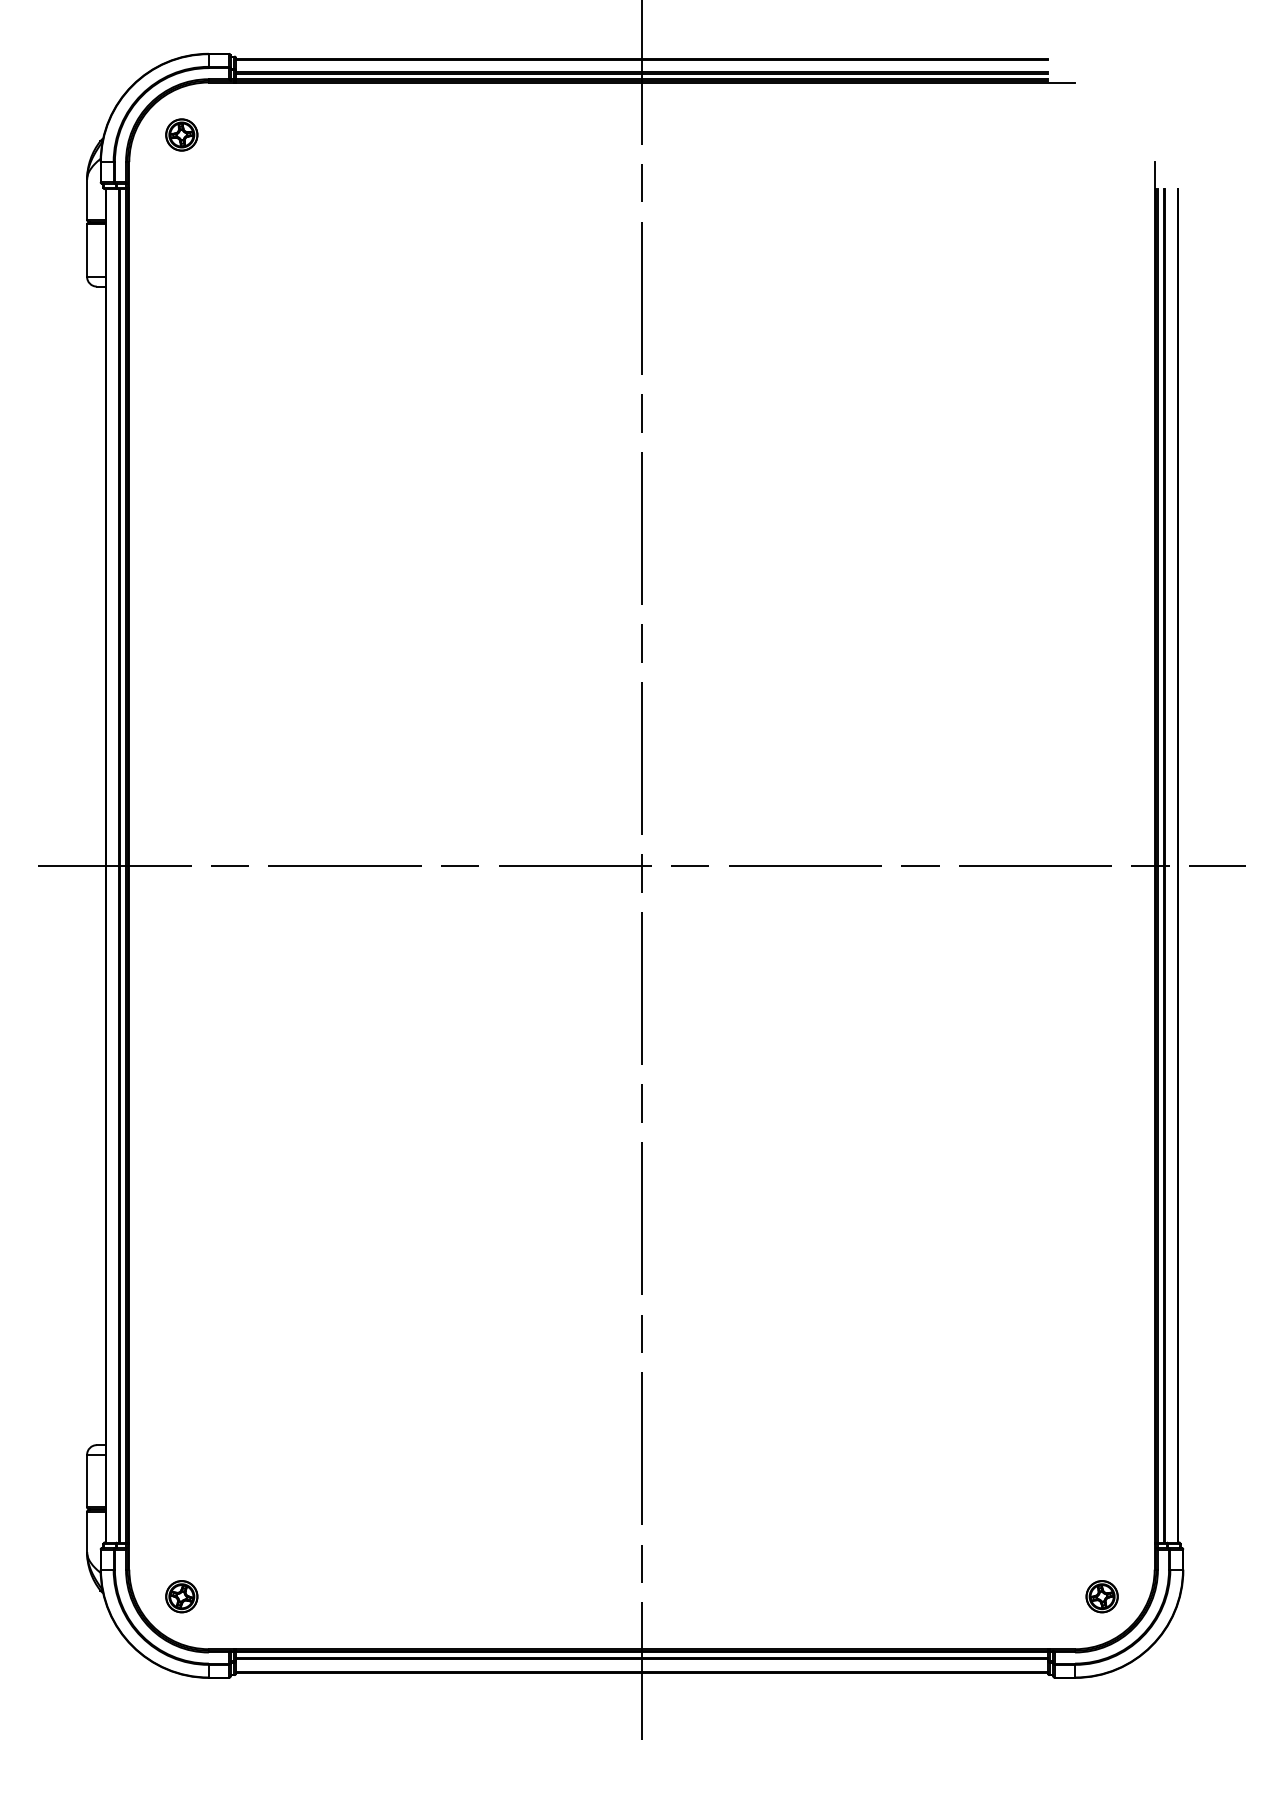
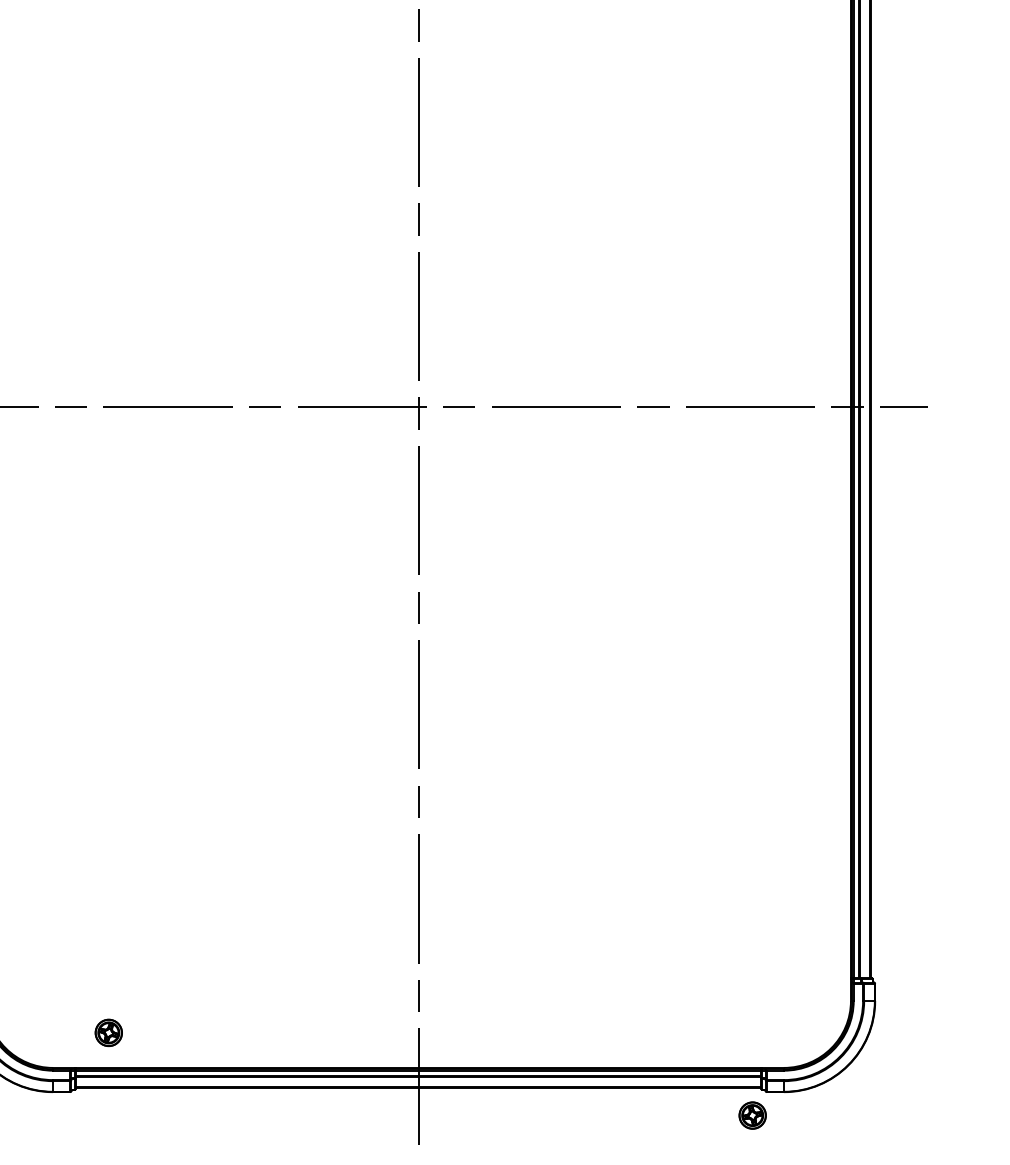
part: (181, 1596) -> (108, 1032), moved
part: (1101, 1596) -> (752, 1115), moved

